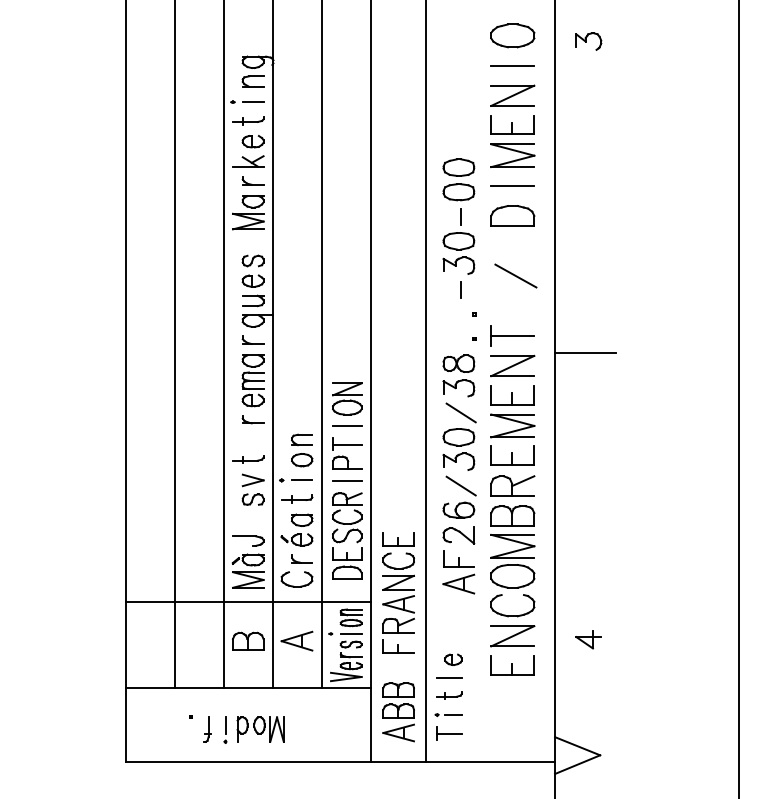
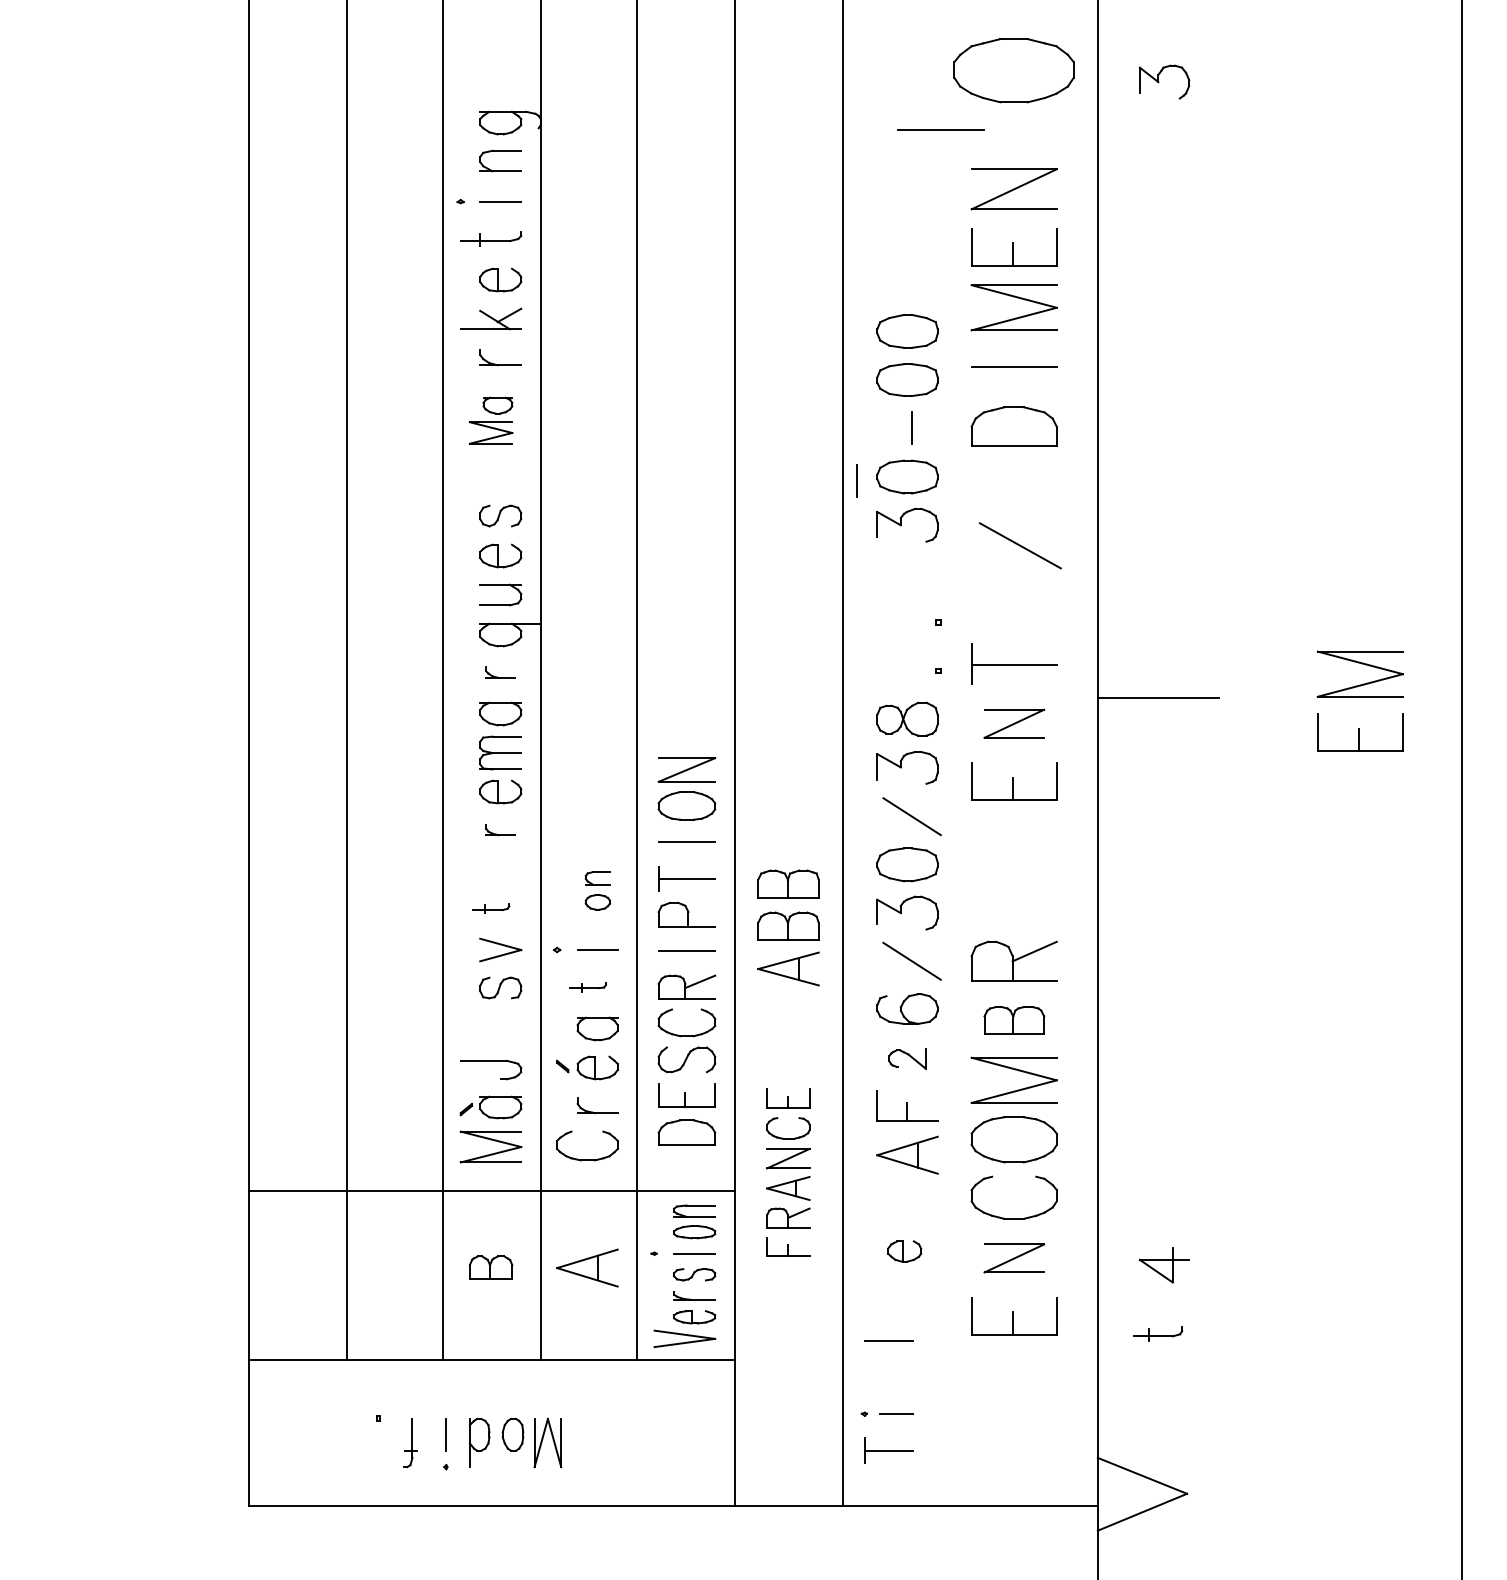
part: (512, 35) -> (1013, 70), size x1.4
line: (512, 65) -> (940, 129), moved
part: (248, 212) -> (491, 420), size x0.7
line: (460, 289) -> (855, 479), moved
part: (252, 339) -> (499, 671), size x0.7
part: (512, 365) -> (1013, 722), size x0.7
part: (252, 419) -> (499, 829), size x0.7
part: (512, 439) -> (1359, 700), moved
part: (302, 450) -> (598, 890), size x0.6
part: (248, 459) -> (491, 908), size x0.6
part: (297, 498) -> (588, 985), size x0.6
part: (512, 515) -> (1013, 1019), size x0.7
part: (458, 535) -> (906, 1059), size x0.6
part: (398, 592) -> (788, 1171), size x0.7
part: (512, 636) -> (1013, 1258), size x0.7
part: (248, 640) -> (491, 1266), size x0.7
part: (453, 659) -> (904, 1250), moved
part: (449, 695) -> (1158, 1333), moved
part: (398, 712) -> (788, 928), moved

